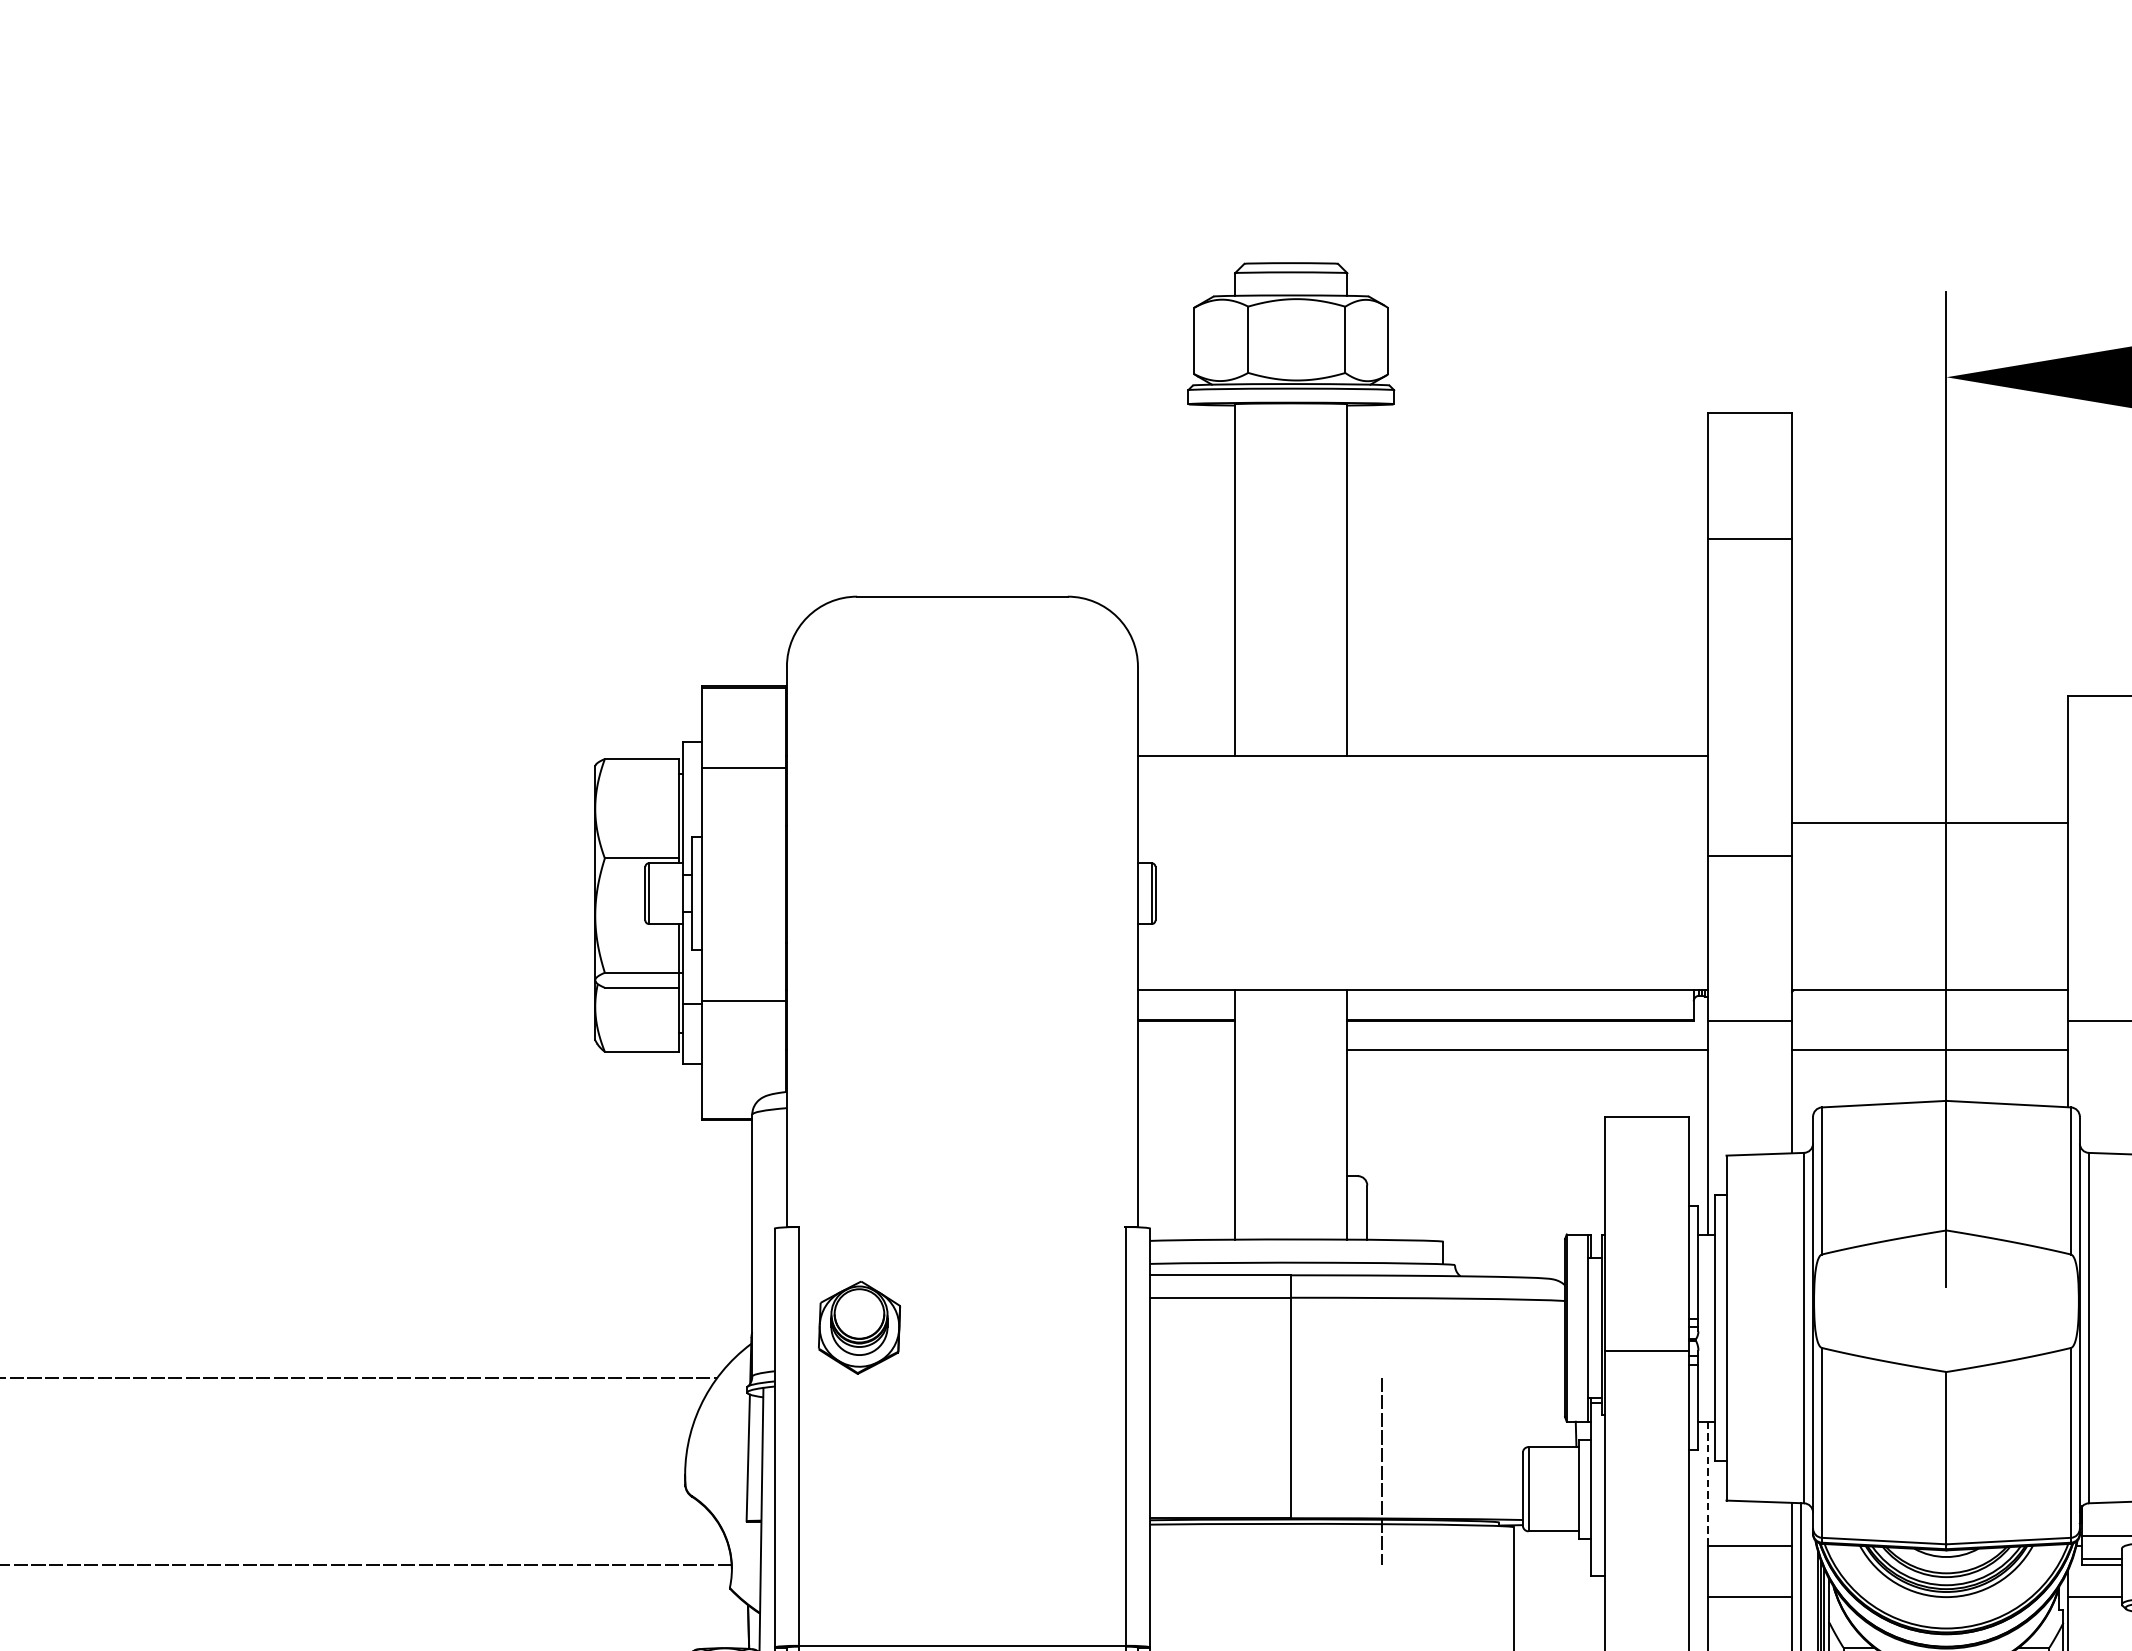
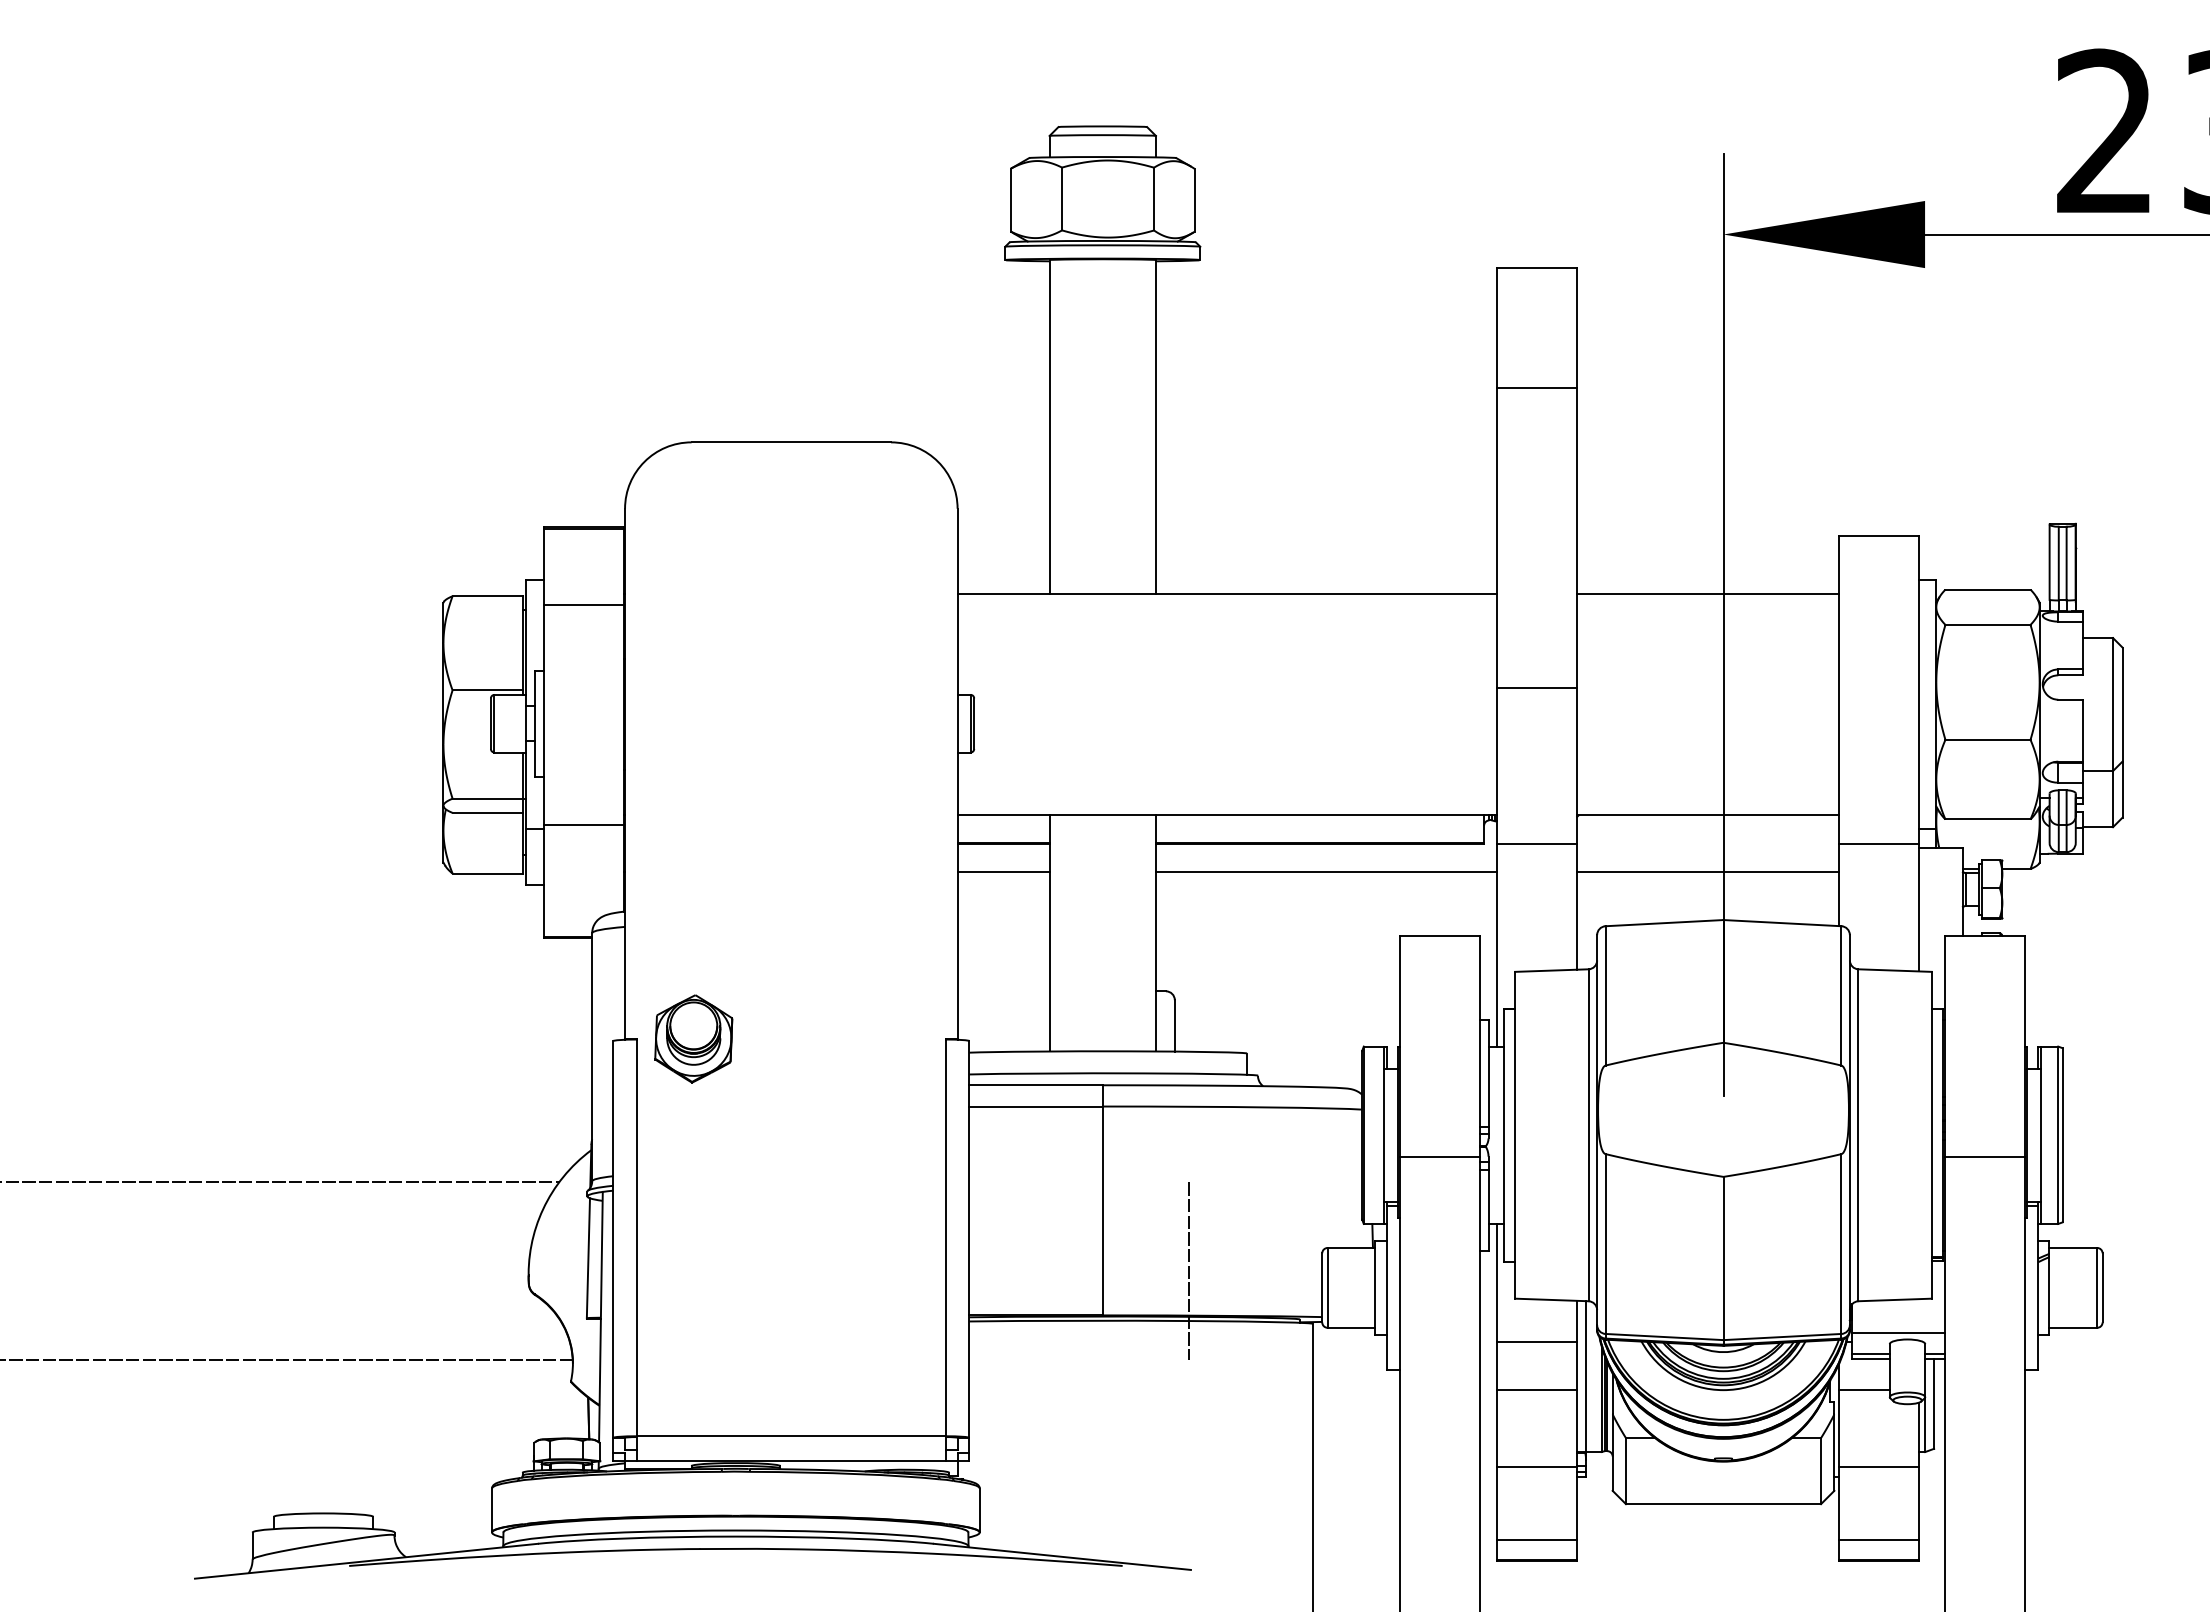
line: (1929, 822) -> (1707, 593), moved
line: (1186, 1049) -> (1003, 871), added
part: (859, 1327) -> (693, 1038), moved
line: (1707, 1483) -> (1497, 1282), dashed -> solid

